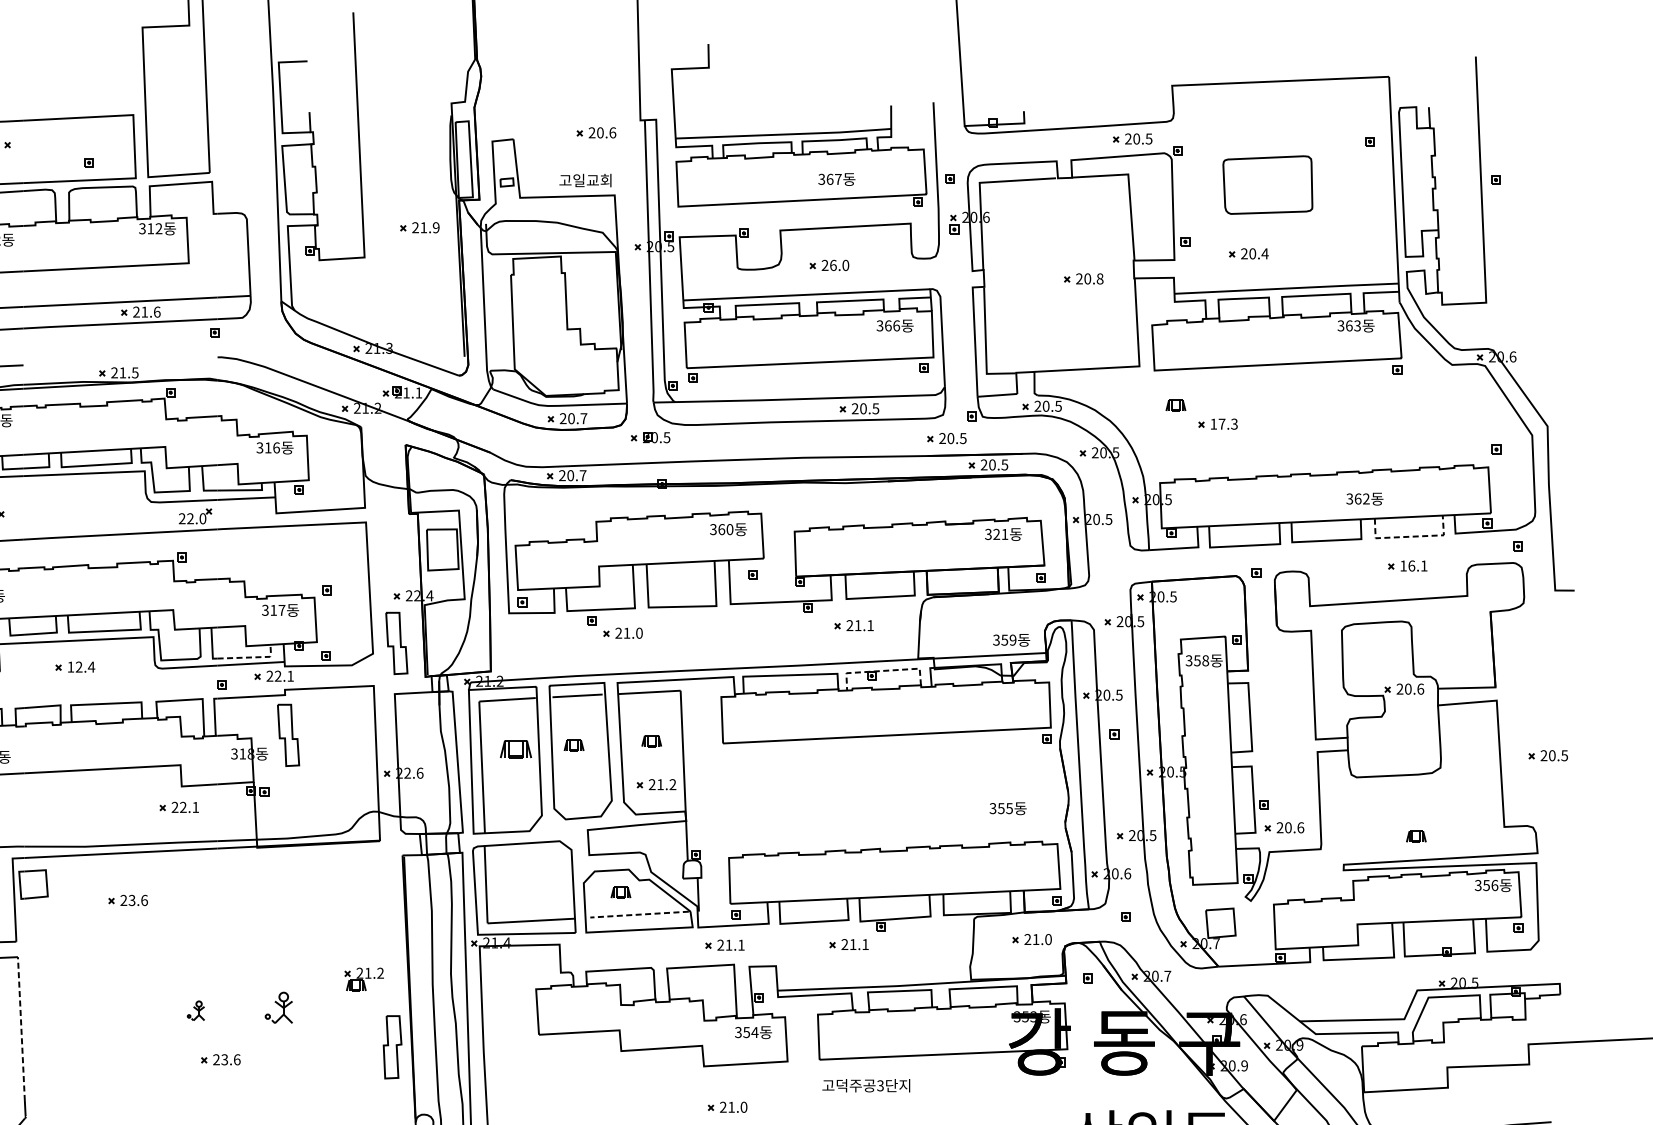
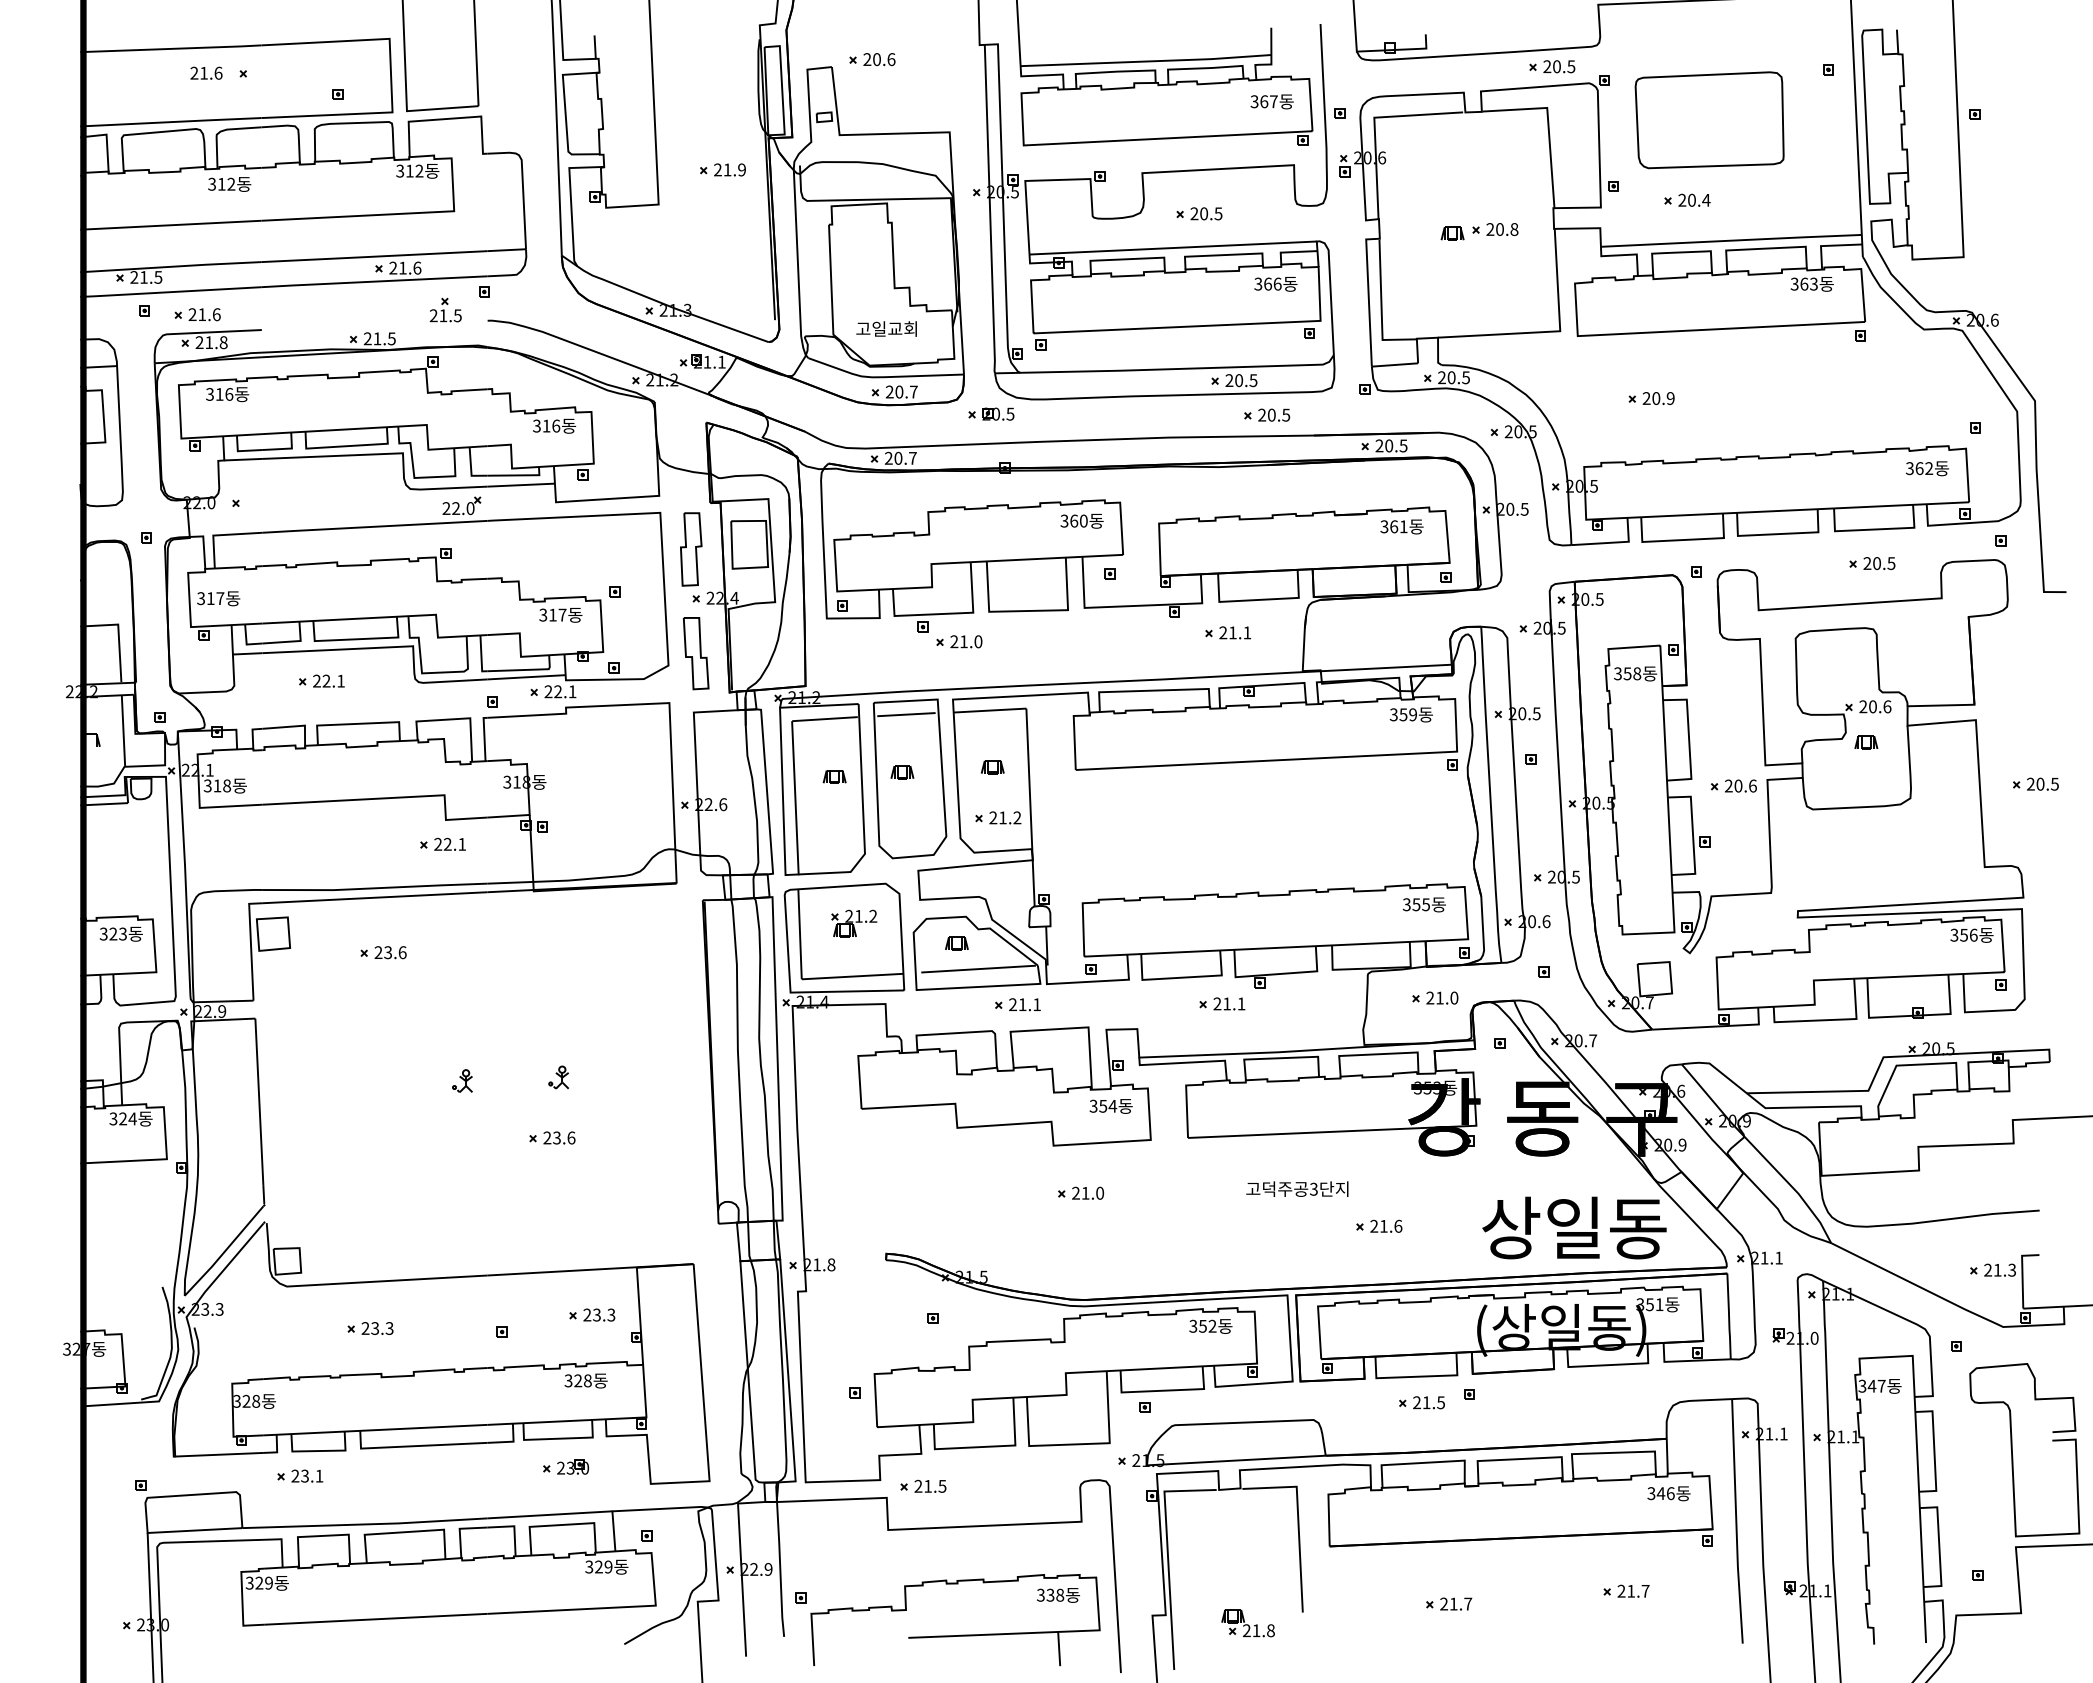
part: (596, 132) -> (872, 59), moved
text: (836, 179) -> (1271, 101), moved
text: (585, 180) -> (886, 328), moved
part: (1267, 185) -> (1709, 120), size x1.43
text: (839, 265) -> (1211, 213), 26.0 -> 20.5
part: (181, 347) -> (445, 309), added
part: (1175, 405) -> (1452, 233), moved
text: (1223, 424) -> (1658, 398), 17.3 -> 20.9
part: (947, 437) -> (1267, 414), moved
text: (1364, 498) -> (1927, 468), moved
text: (997, 534) -> (1394, 526), 321 -> 361
line: (1409, 536) -> (1874, 529), dashed -> solid
text: (1413, 565) -> (1879, 563), 16.1 -> 20.5
text: (1010, 639) -> (1410, 714), moved
line: (251, 657) -> (527, 669), dashed -> solid
text: (81, 666) -> (329, 680), 12.4 -> 22.1
line: (881, 670) -> (1260, 685), dashed -> solid
part: (287, 735) -> (569, 760), removed
part: (515, 749) -> (834, 776), size x0.62
text: (1007, 808) -> (1423, 904), moved
part: (1284, 827) -> (1733, 785), moved
part: (1416, 836) -> (1866, 742), moved
line: (639, 914) -> (978, 969), dashed -> solid
part: (724, 945) -> (1017, 1004), moved
part: (364, 979) -> (854, 923), moved
part: (278, 1007) -> (558, 1077), size x0.62
line: (21, 1029) -> (259, 1102), dashed -> solid
part: (392, 1047) -> (691, 549), moved
part: (220, 1059) -> (552, 1137), moved
text: (866, 1085) -> (1297, 1188), moved

